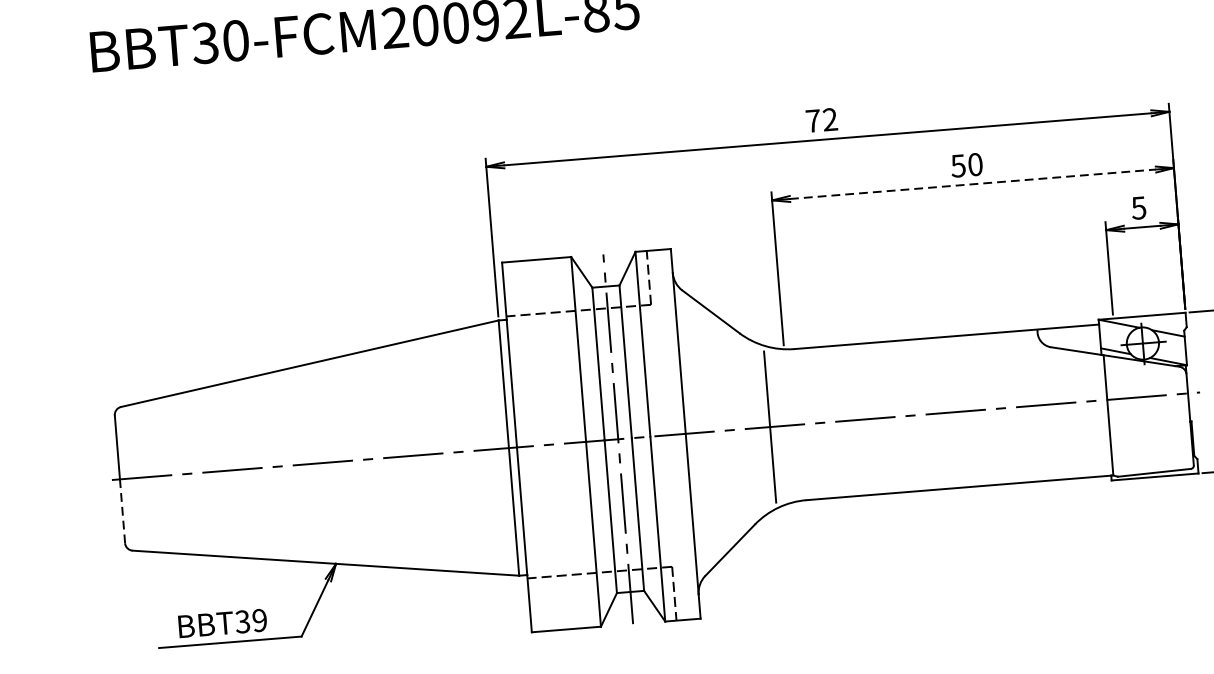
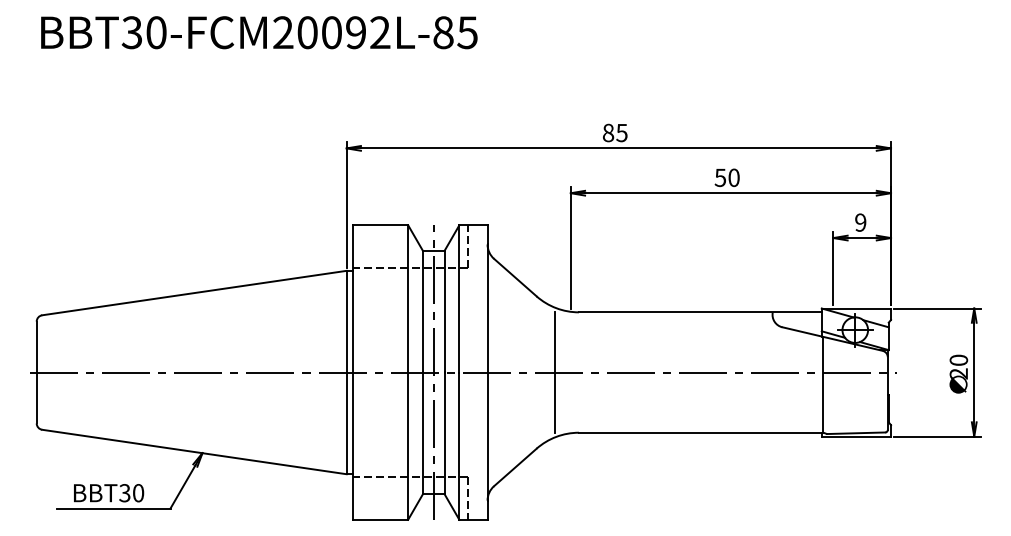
text: (820, 119) -> (614, 132), 72 -> 85
line: (972, 184) -> (730, 193), dashed -> solid
text: (1138, 207) -> (860, 222), 5 -> 9
line: (122, 510) -> (36, 397), dashed -> solid
text: (259, 620) -> (138, 493), BBT39 -> BBT30

